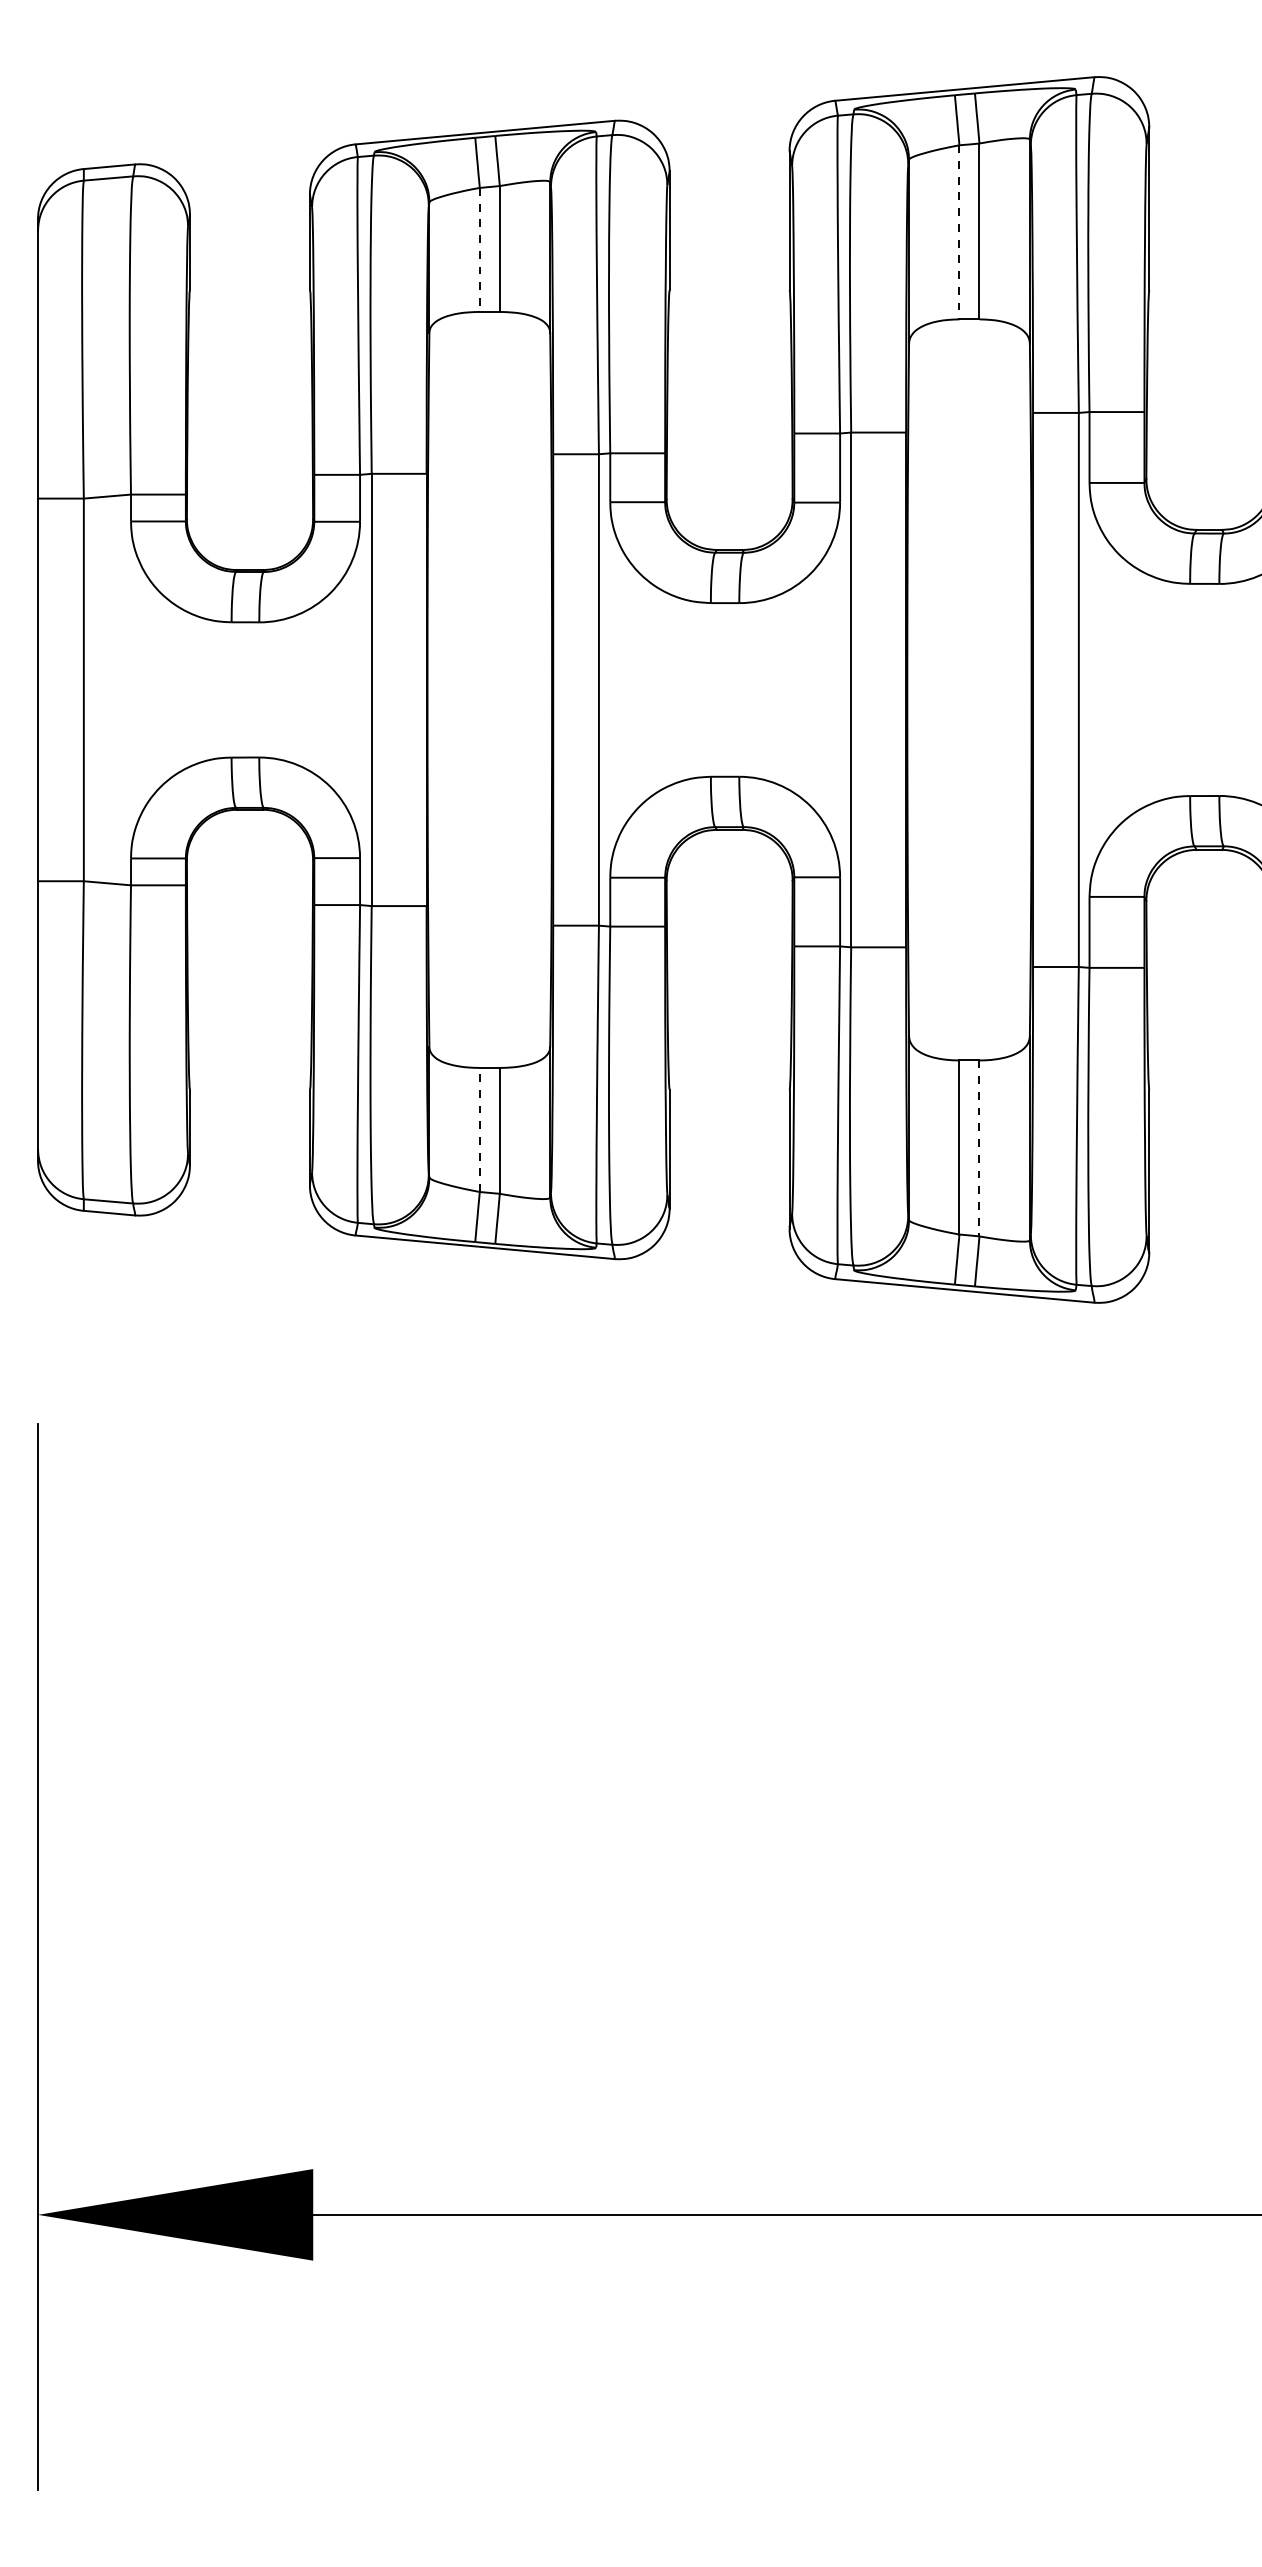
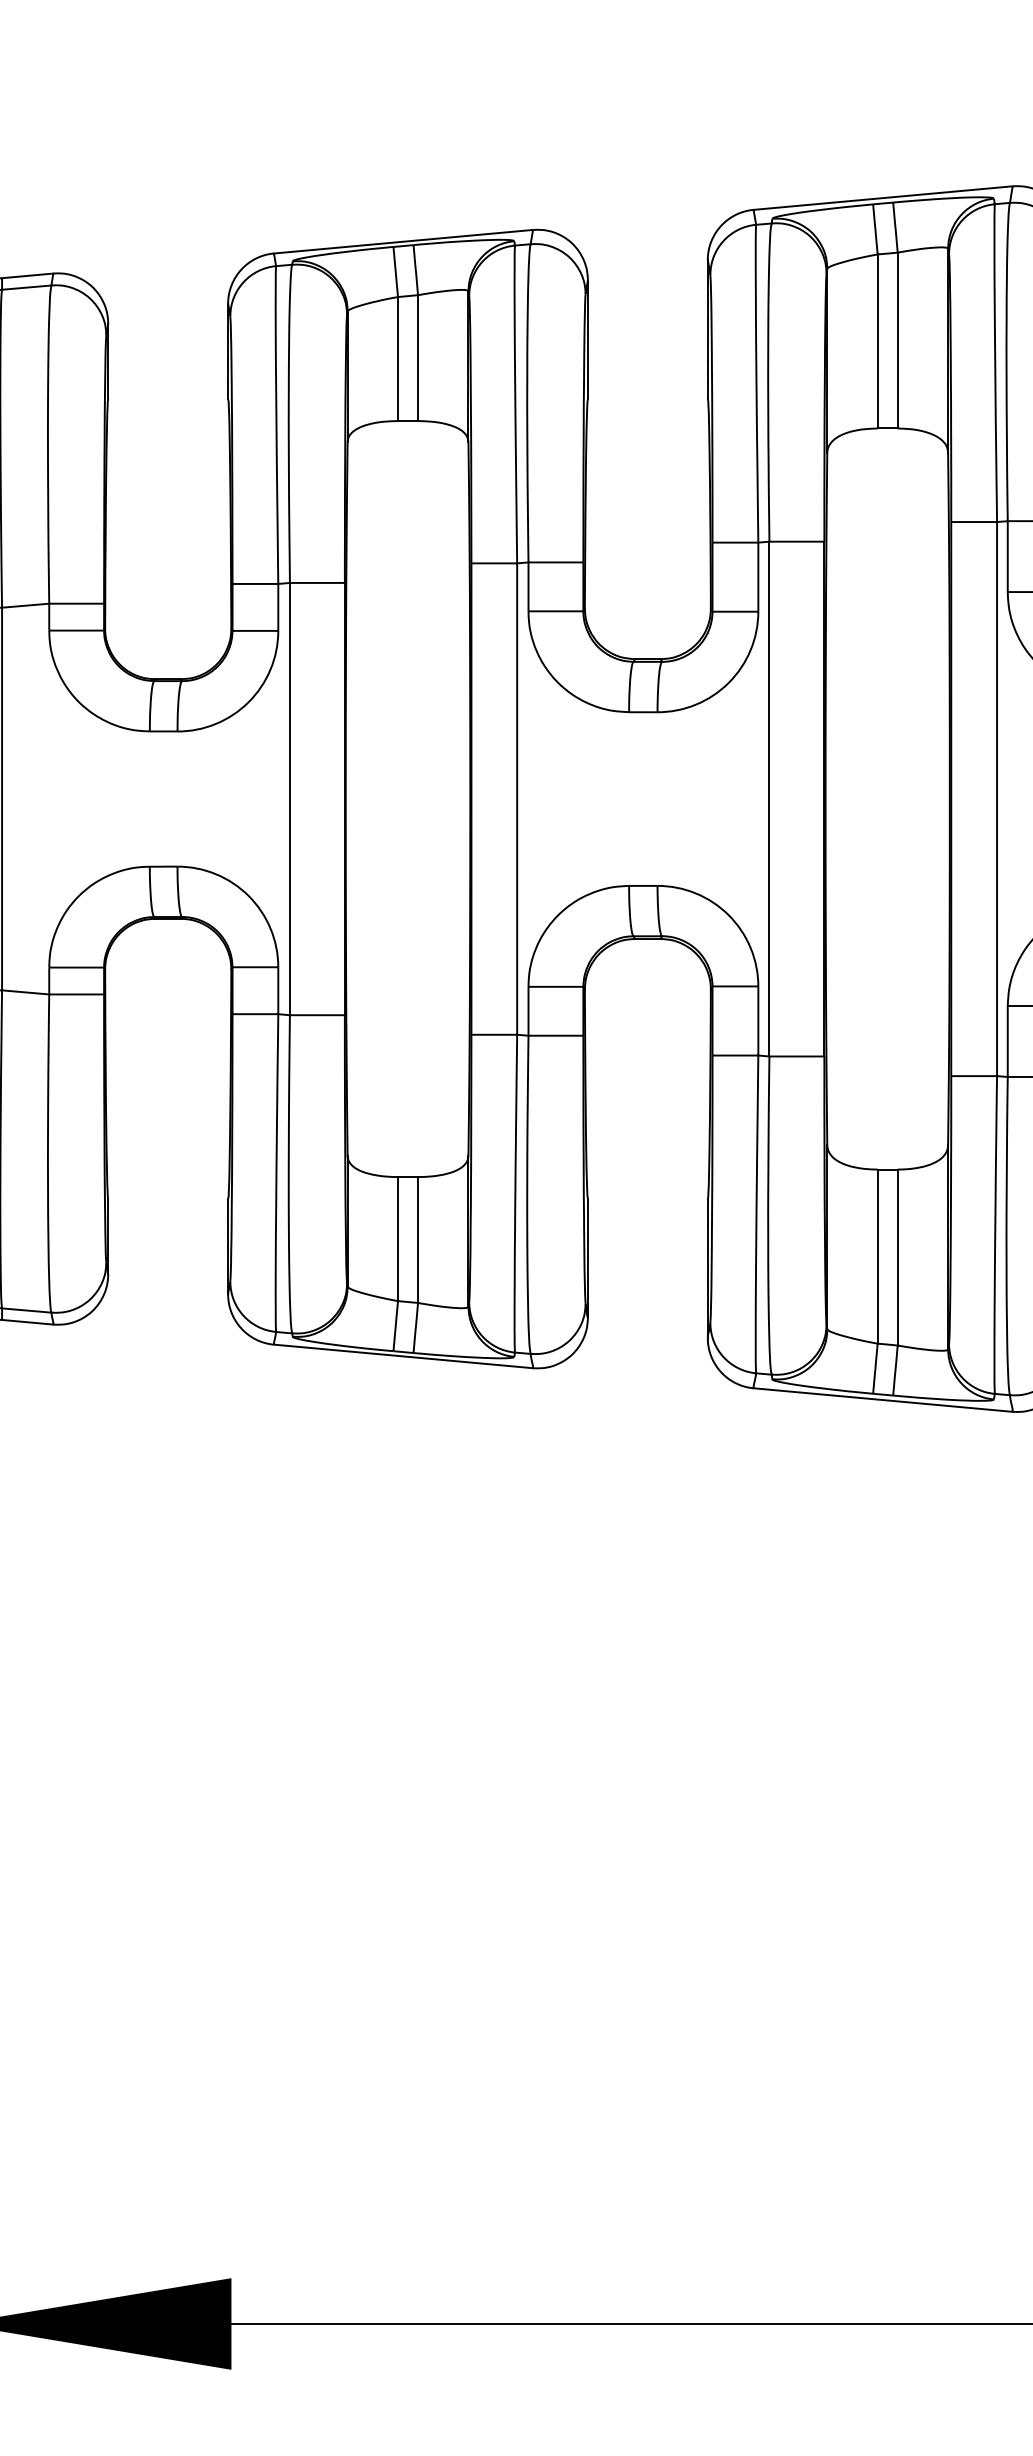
line: (959, 232) -> (877, 341), dashed -> solid
line: (479, 249) -> (397, 358), dashed -> solid
line: (479, 1129) -> (397, 1238), dashed -> solid
line: (979, 1148) -> (897, 1257), dashed -> solid

